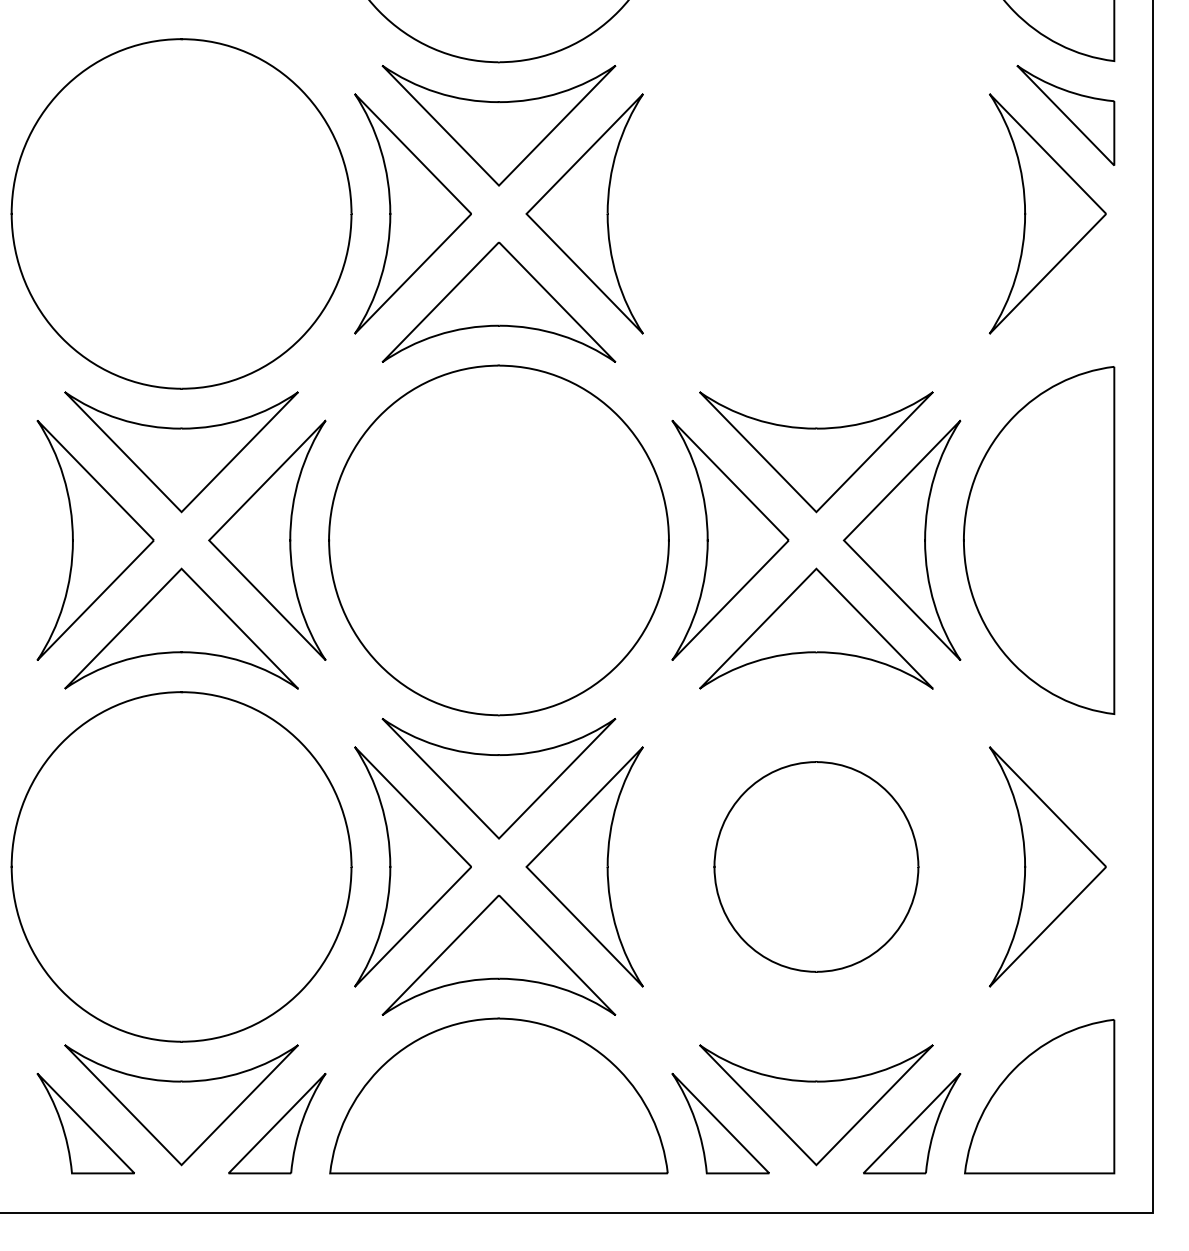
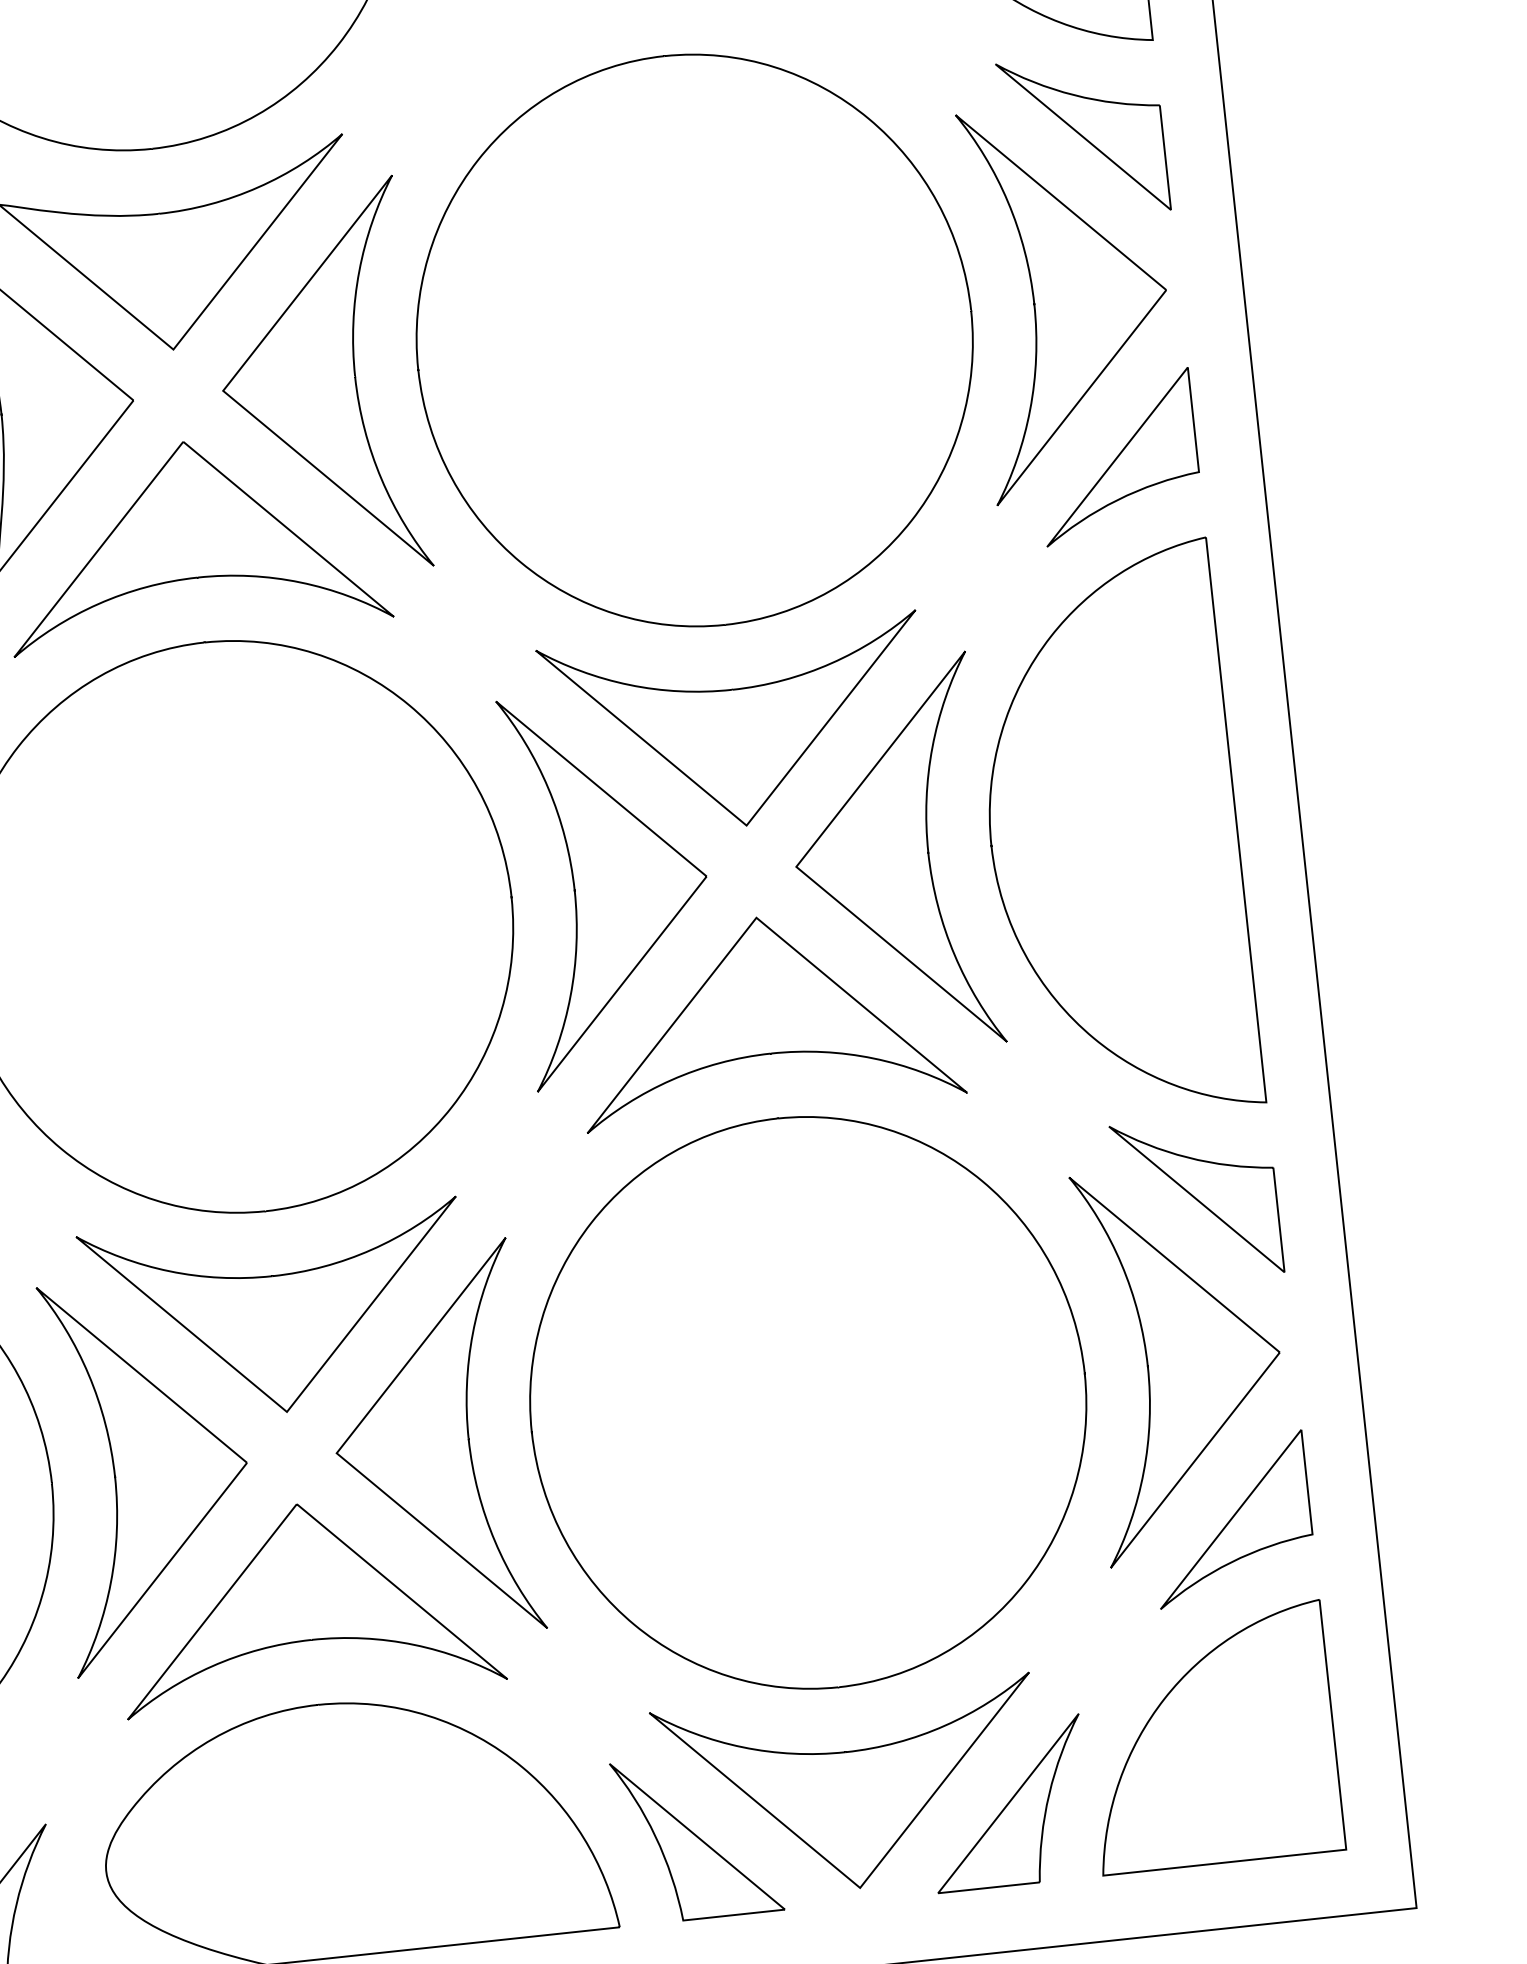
part: (816, 213) -> (694, 339), added
part: (1065, 312) -> (1117, 457), added
part: (1065, 768) -> (1196, 1199), added
part: (816, 866) -> (808, 1402), size x1.67
part: (1065, 964) -> (1230, 1518), added

